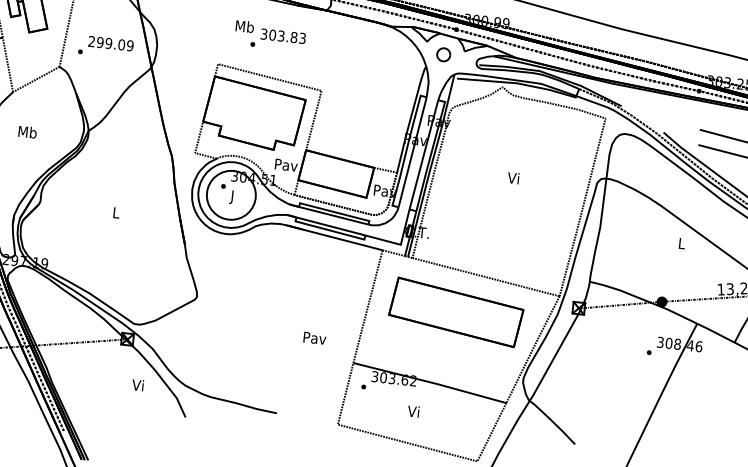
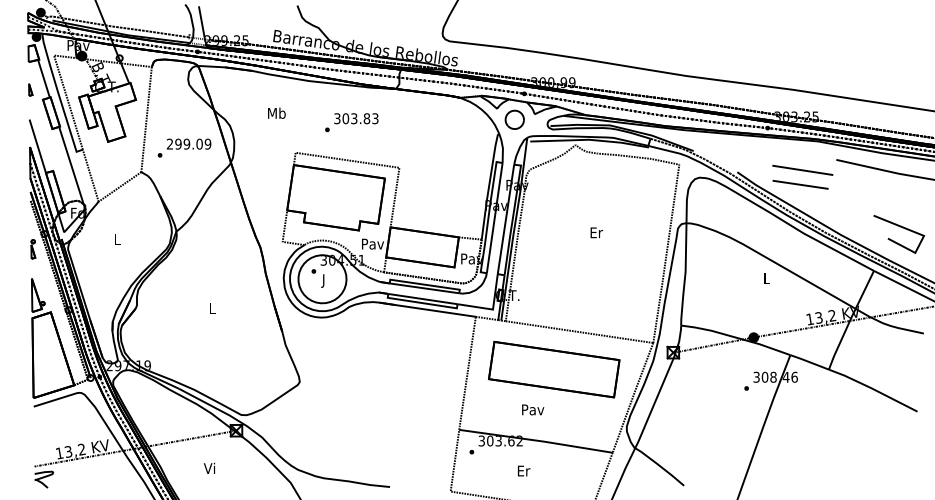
text: (244, 25) -> (276, 112), moved
part: (443, 54) -> (514, 119), size x1.43
text: (28, 131) -> (117, 238), Mb -> L
text: (514, 178) -> (596, 232), Vi -> Er
text: (315, 337) -> (533, 409), moved
text: (137, 384) -> (208, 467), moved
text: (414, 411) -> (523, 470), Vi -> Er

